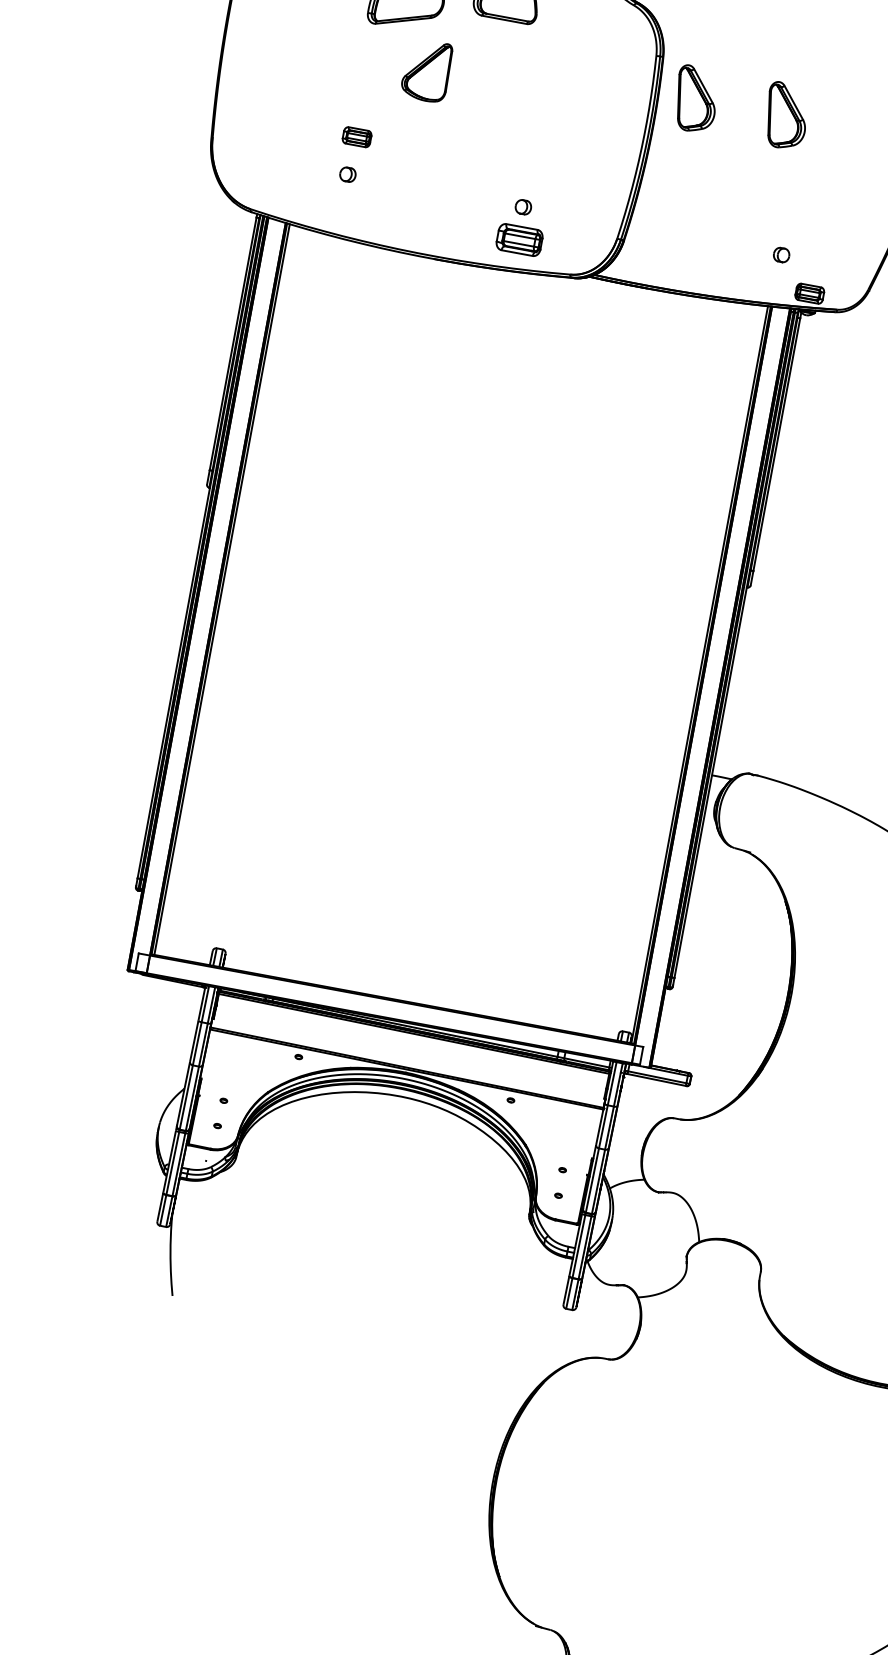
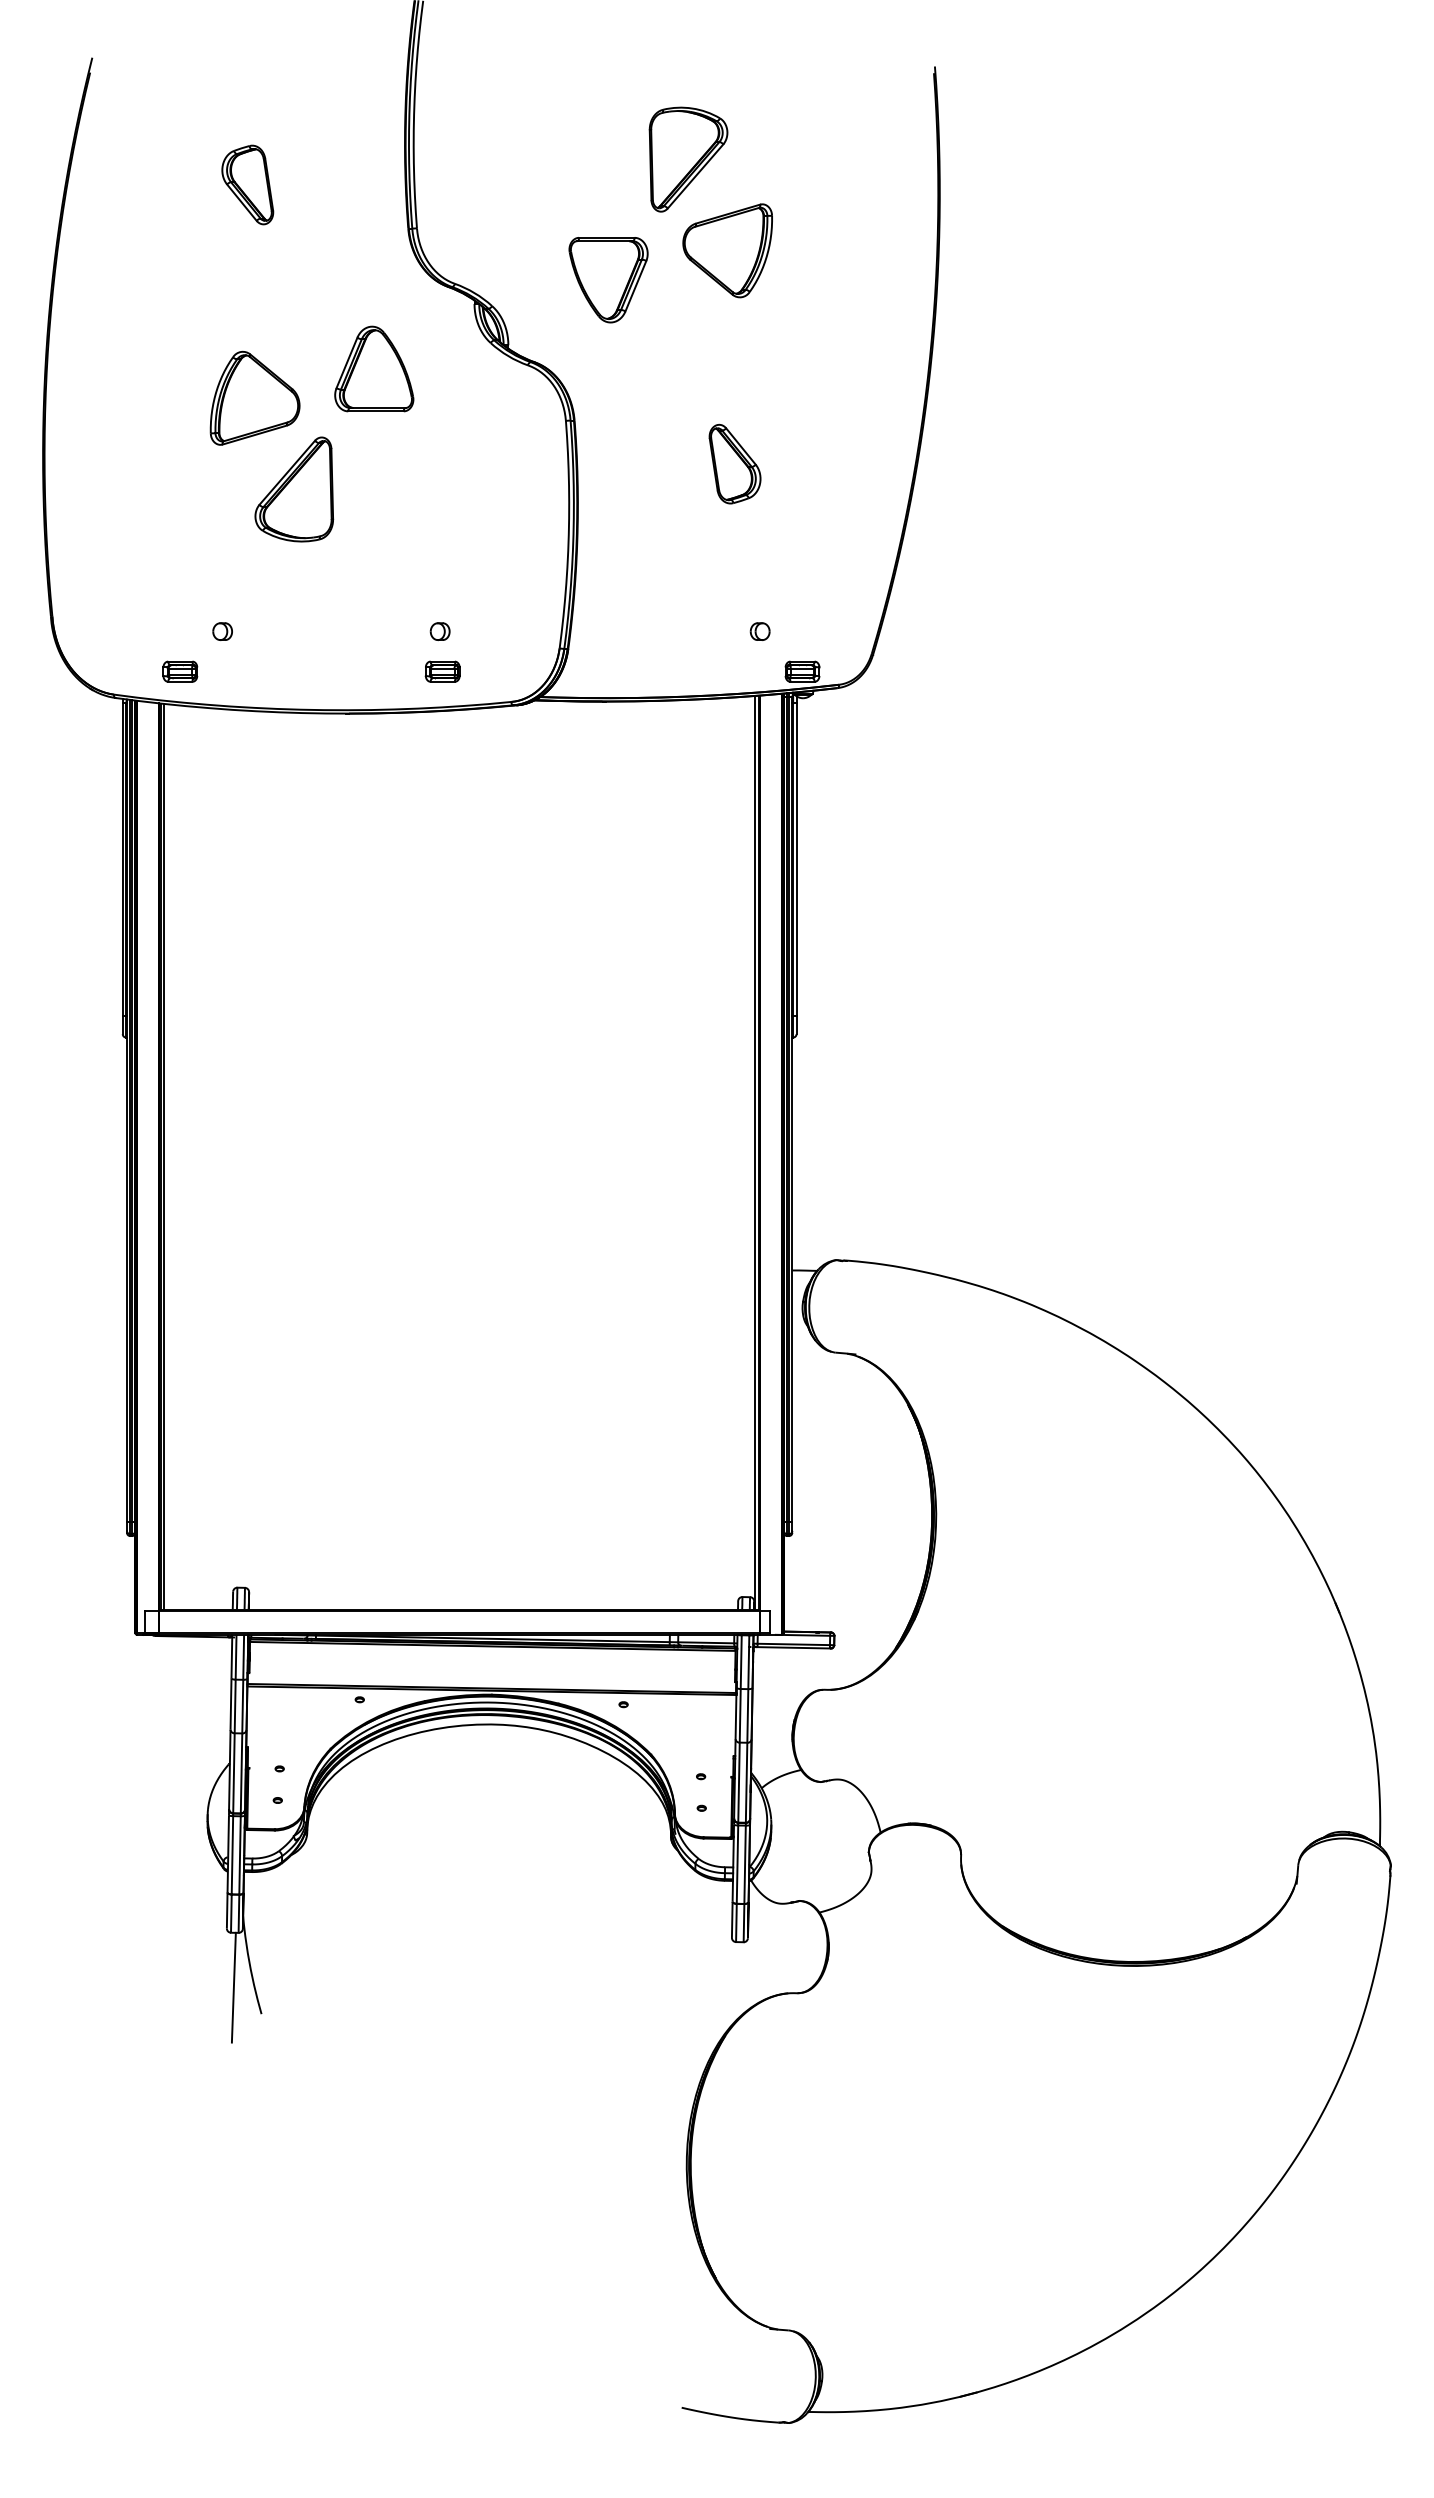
part: (427, 70) -> (294, 489), size x1.43
part: (695, 98) -> (622, 463), removed
part: (357, 137) -> (180, 671), moved
part: (519, 239) -> (442, 671), size x0.62
line: (153, 1270) -> (233, 1987), added

